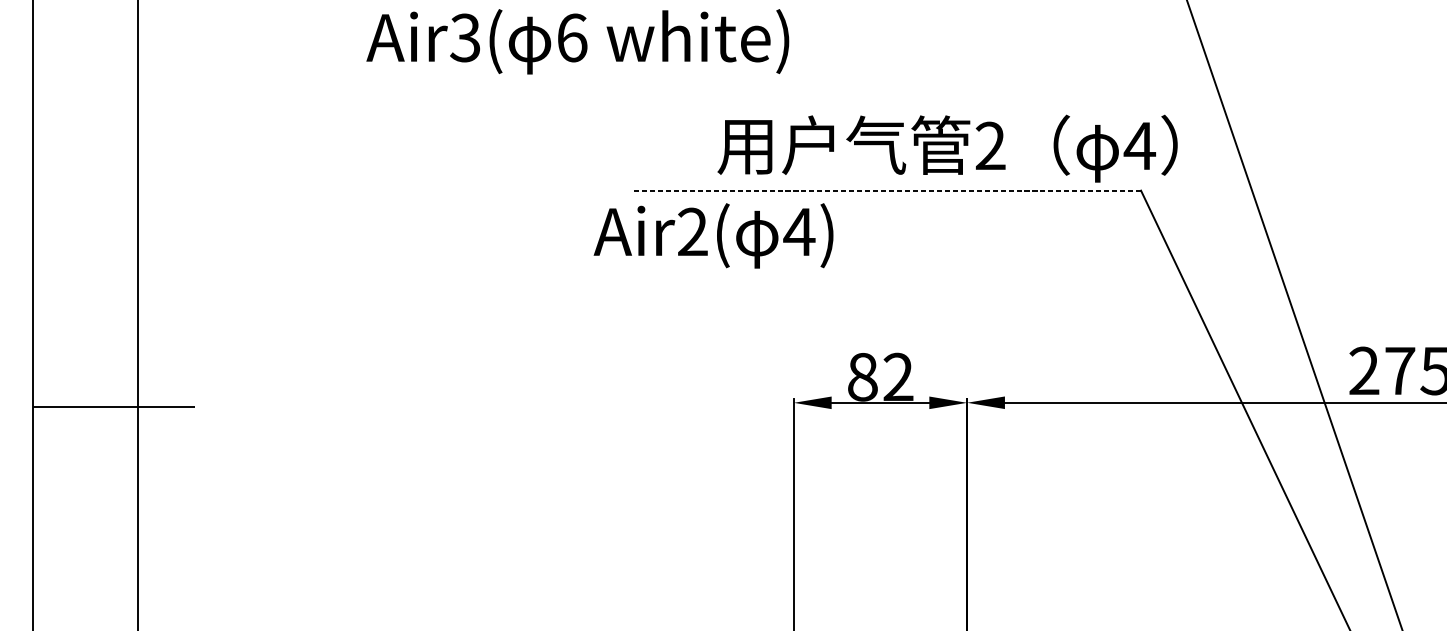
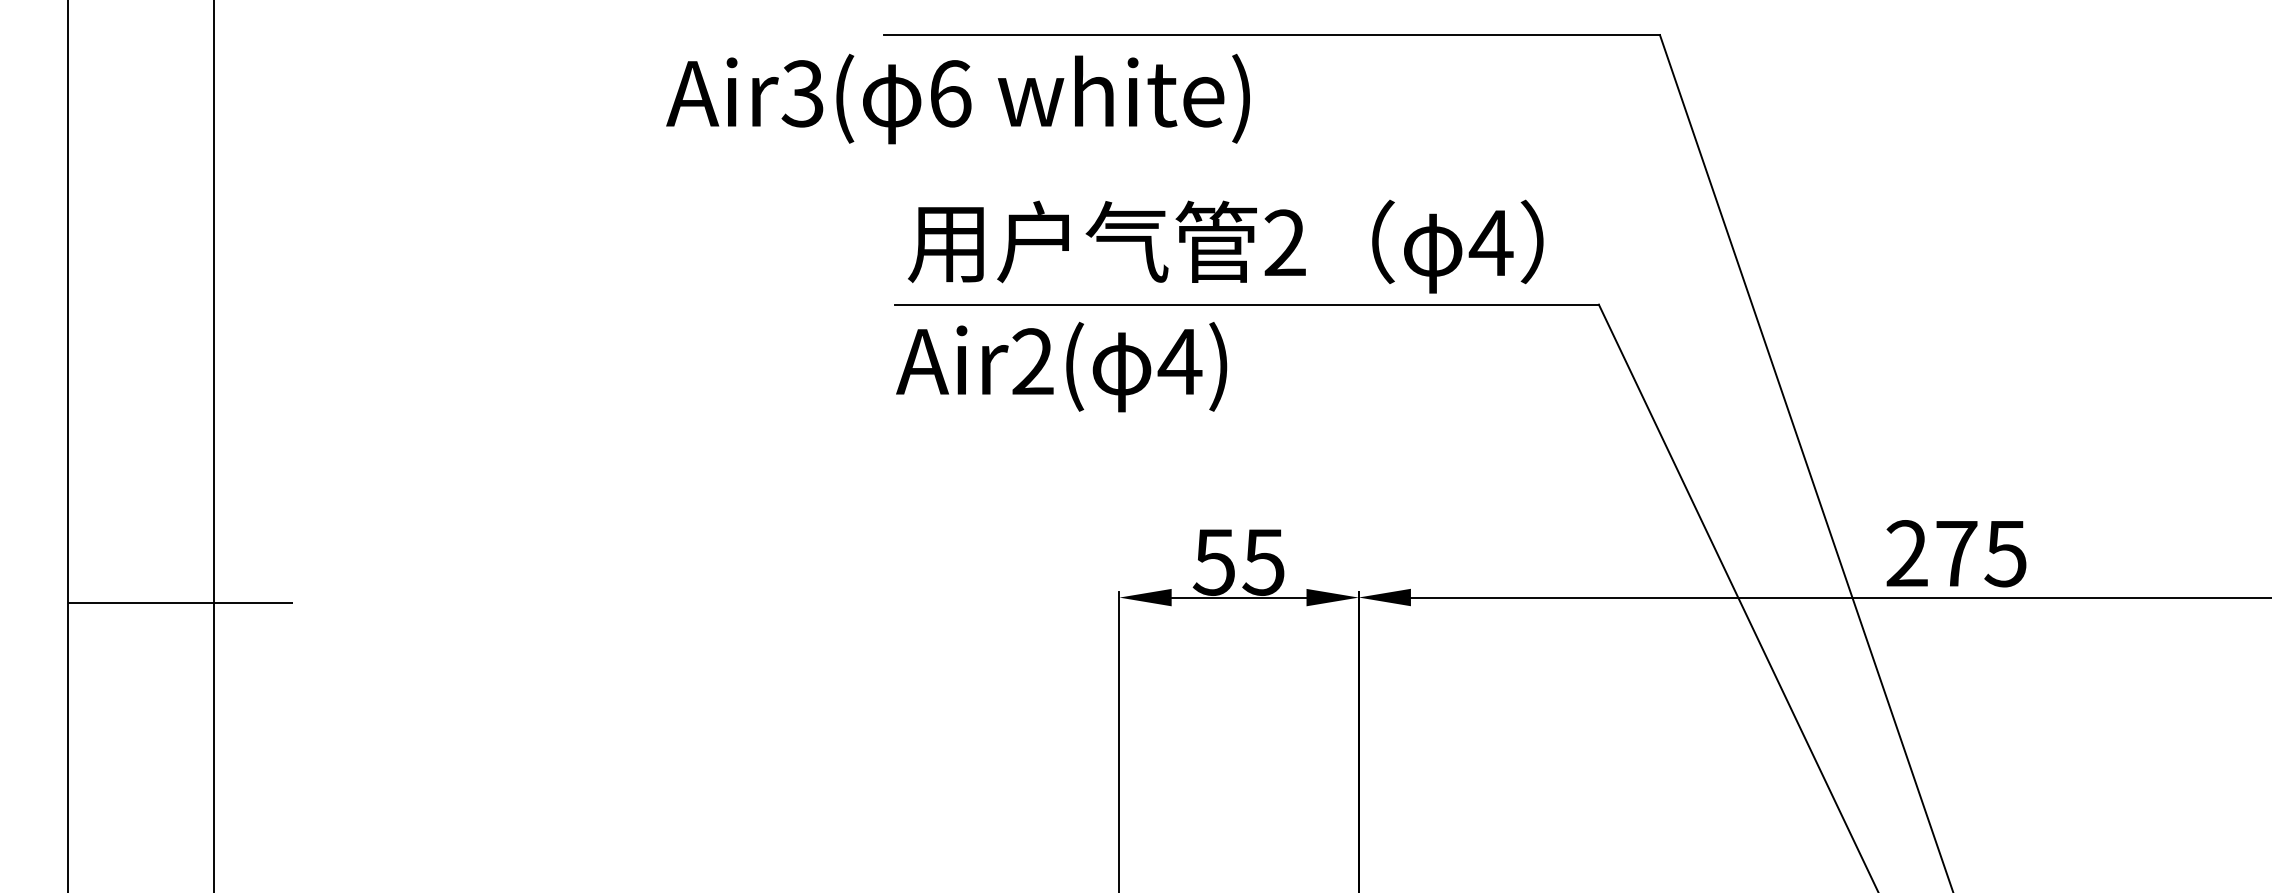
text: (577, 41) -> (957, 98), moved
text: (947, 148) -> (1225, 246), moved
line: (885, 190) -> (1246, 304), dashed -> solid
text: (713, 235) -> (1061, 366), moved
text: (880, 376) -> (1238, 561), 82 -> 55

